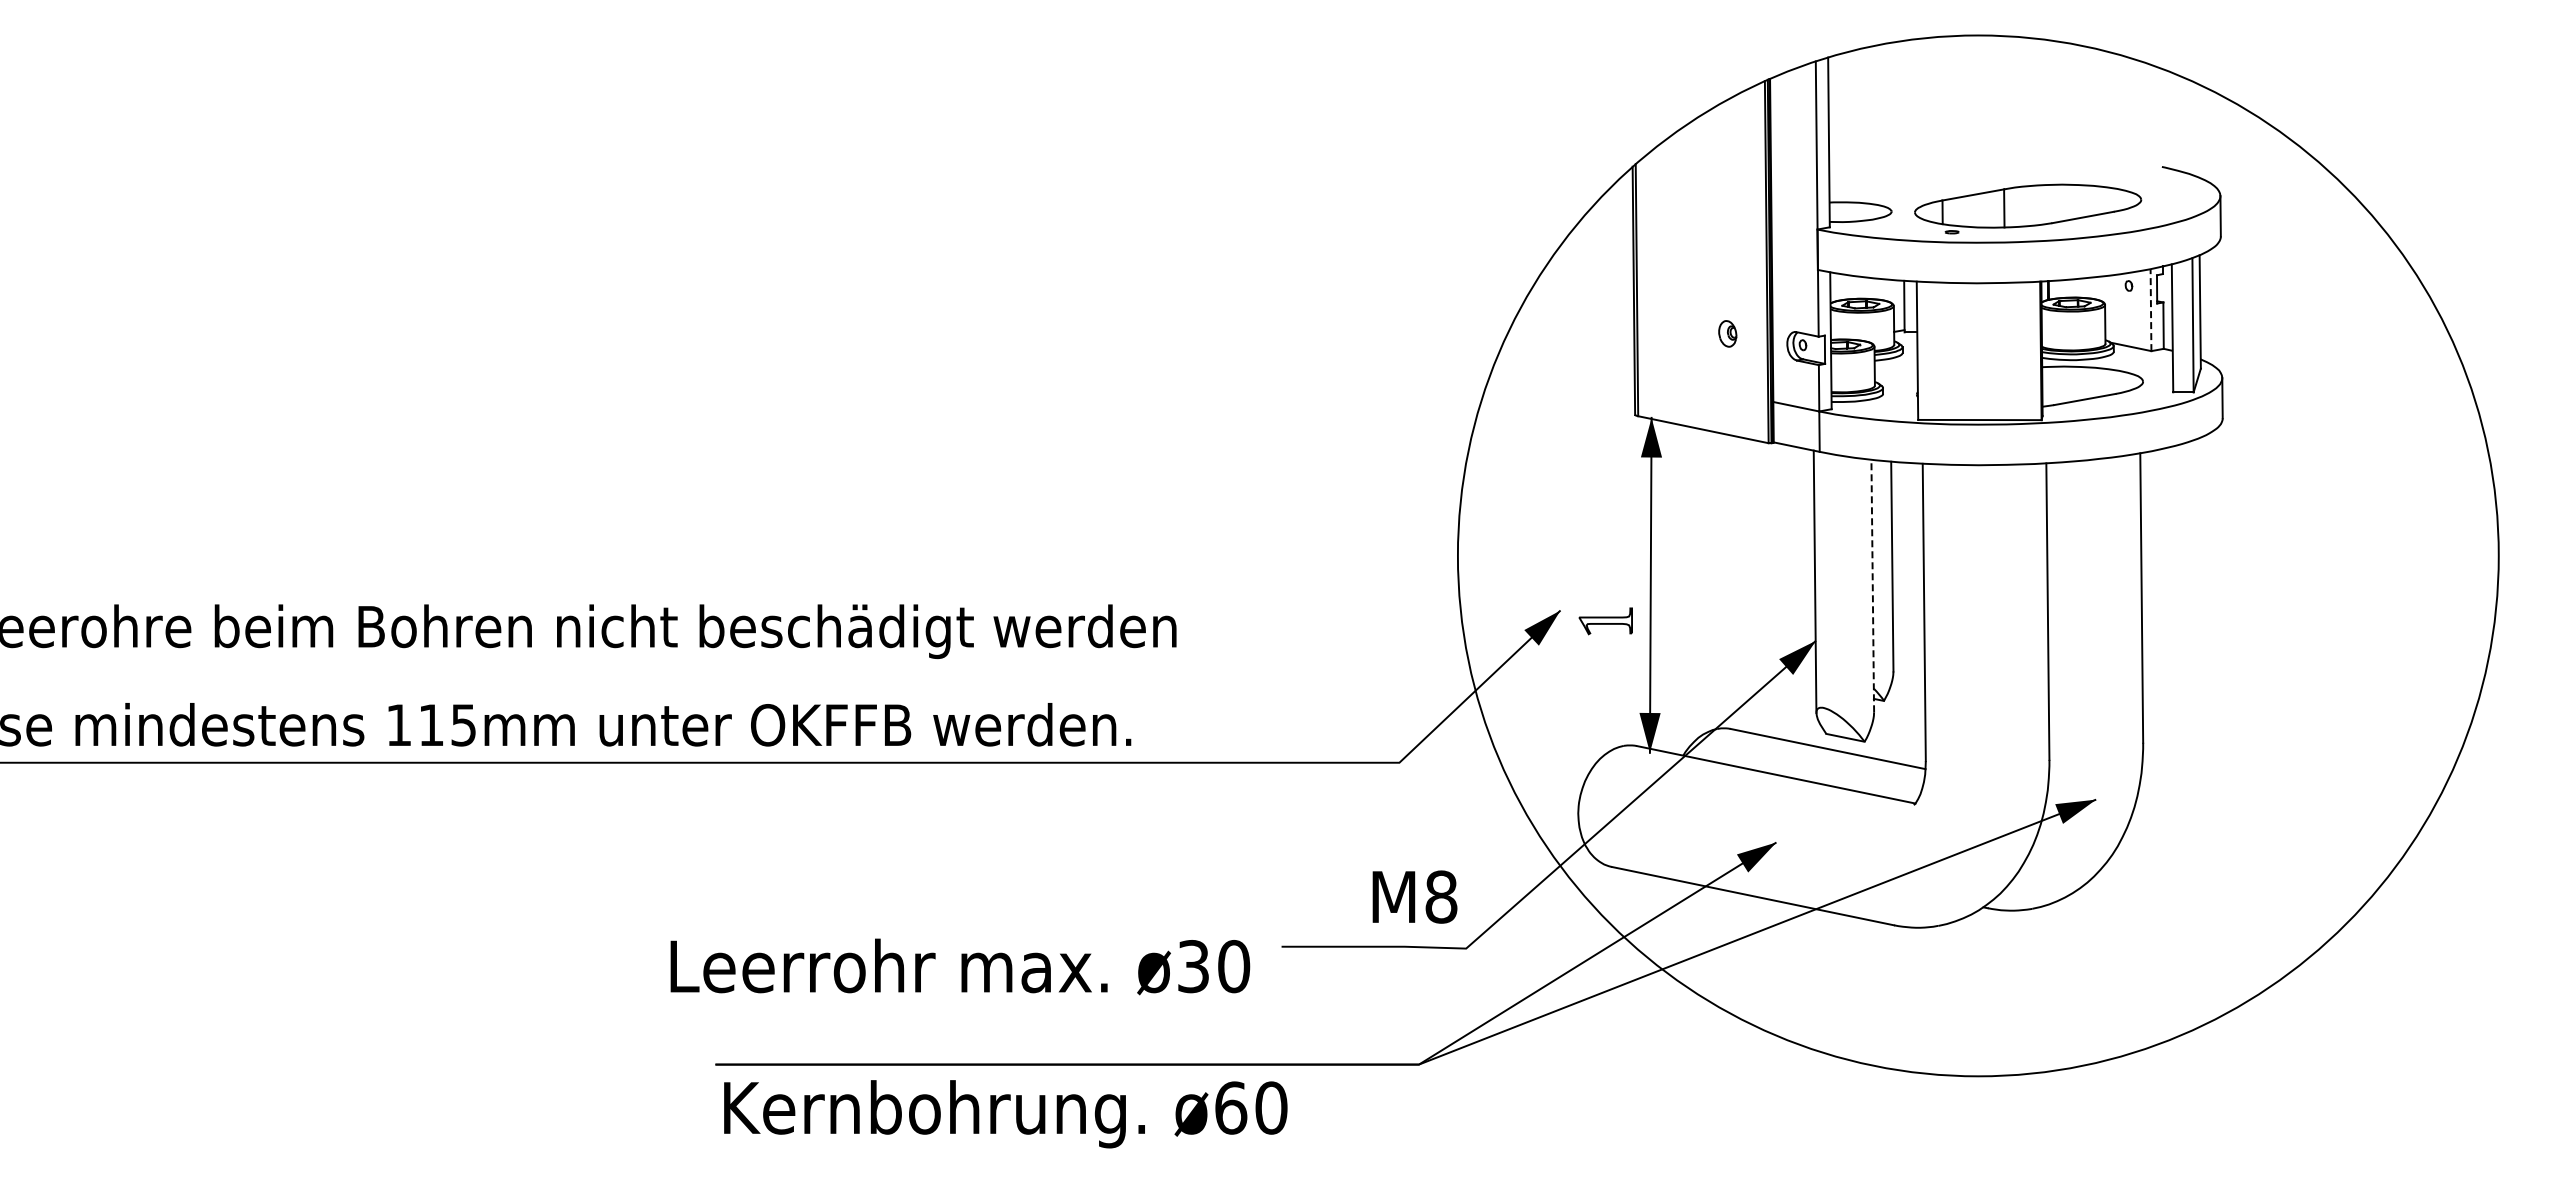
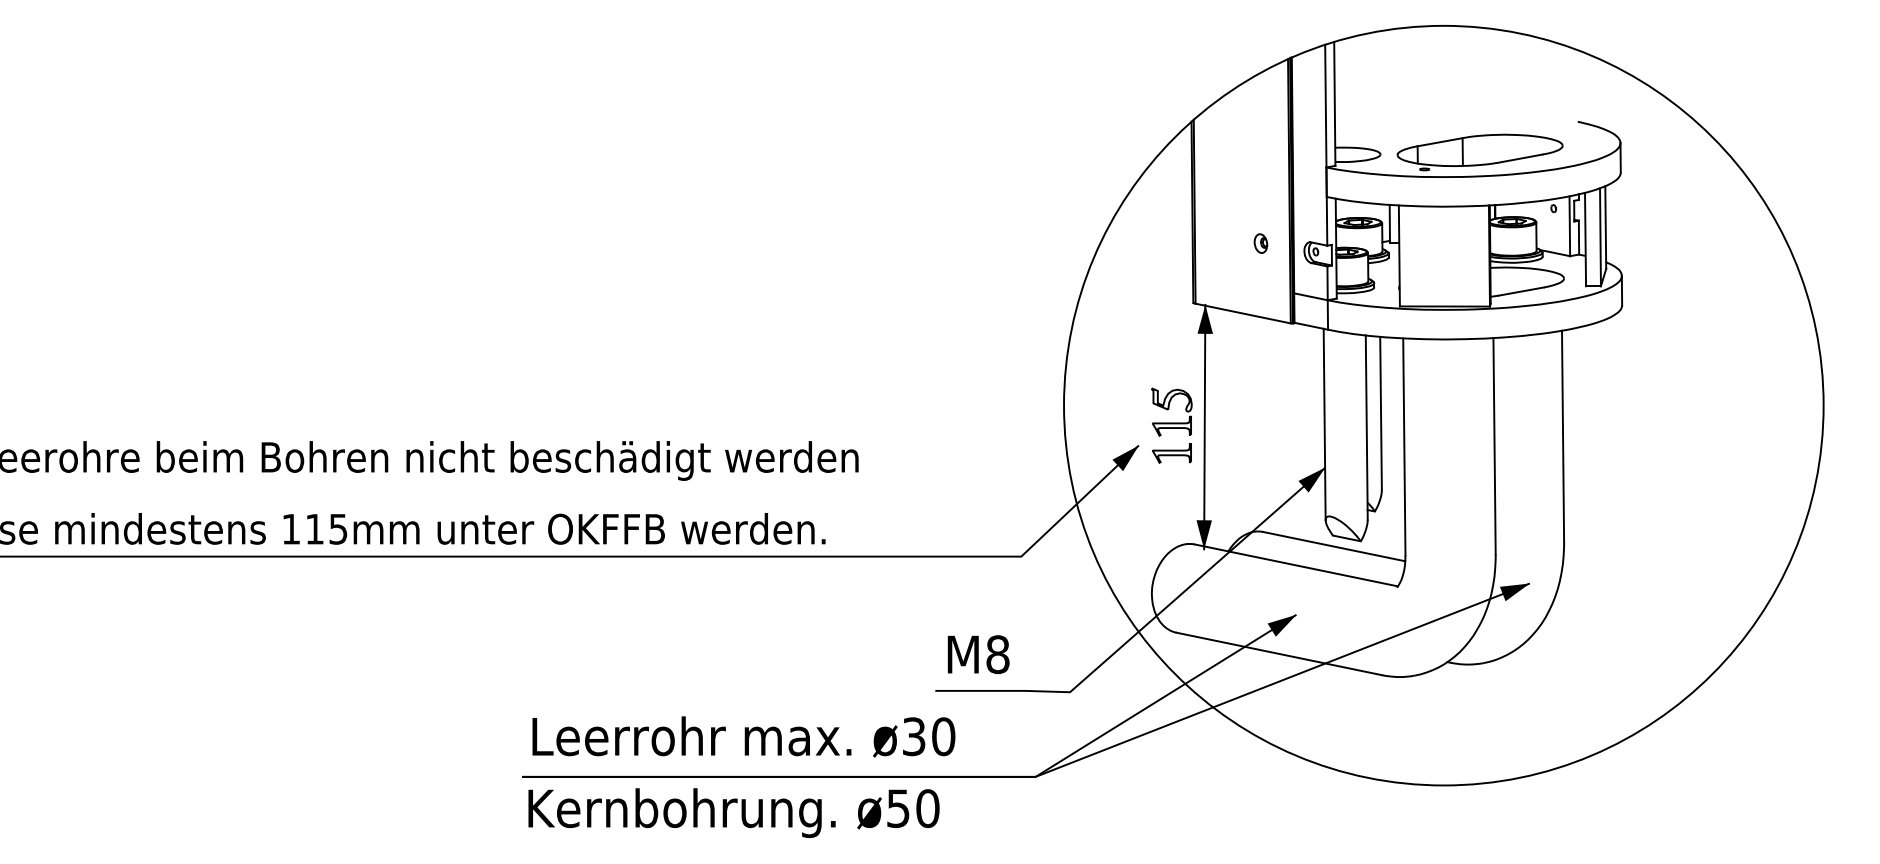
line: (2151, 309) -> (1570, 225), dashed -> solid
part: (1605, 564) -> (1171, 411), added
line: (1872, 585) -> (1366, 427), dashed -> solid
text: (1414, 896) -> (978, 654), moved
text: (960, 966) -> (744, 736), moved
text: (1231, 1107) -> (898, 808), ø60 -> ø50

